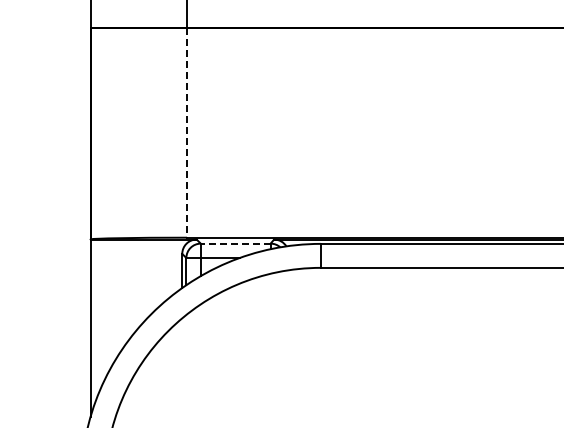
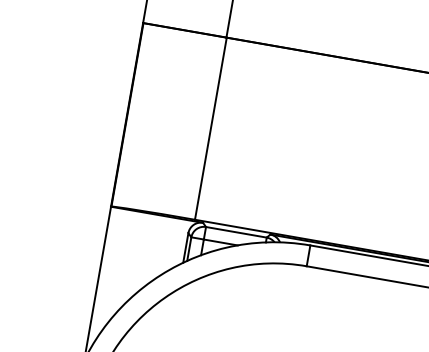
line: (187, 132) -> (211, 128), dashed -> solid
line: (235, 243) -> (236, 232), dashed -> solid

